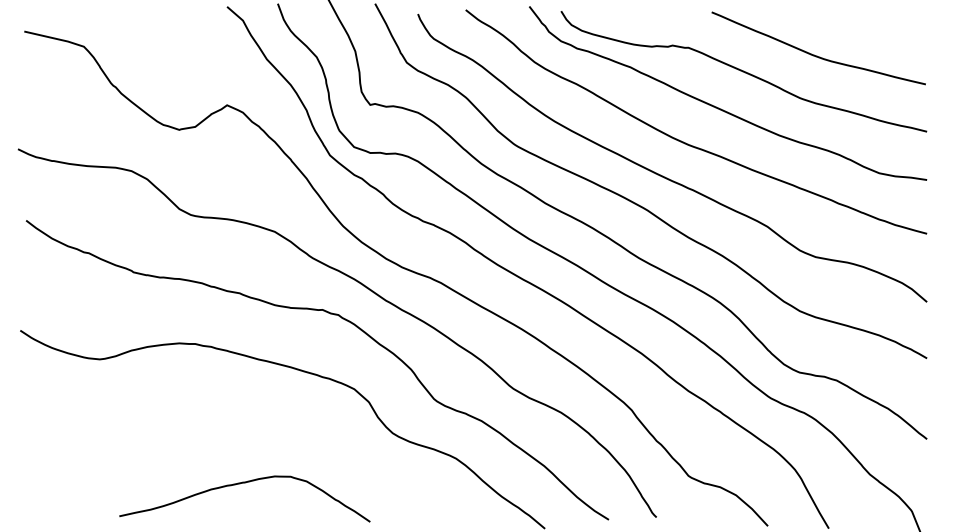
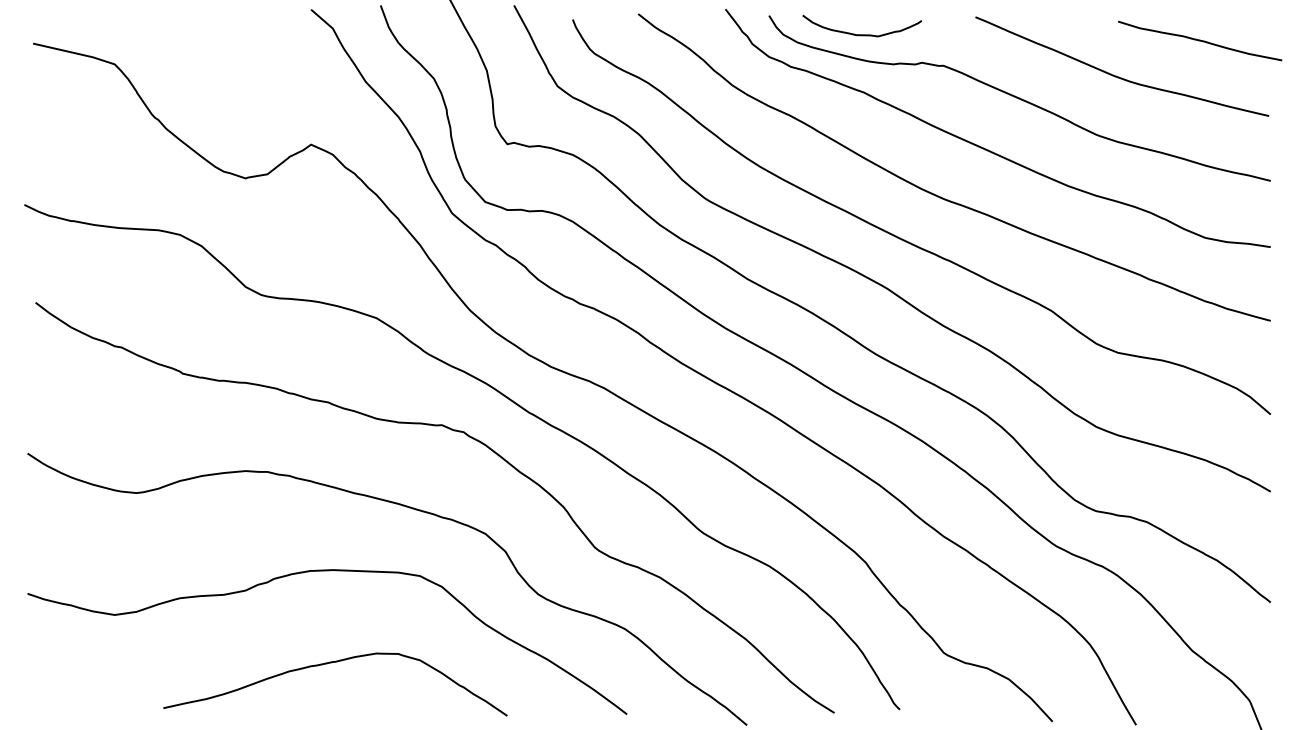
curve: (629, 24) -> (862, 34), added
curve: (875, 29) -> (1200, 40), added
curve: (239, 416) -> (327, 571), added

